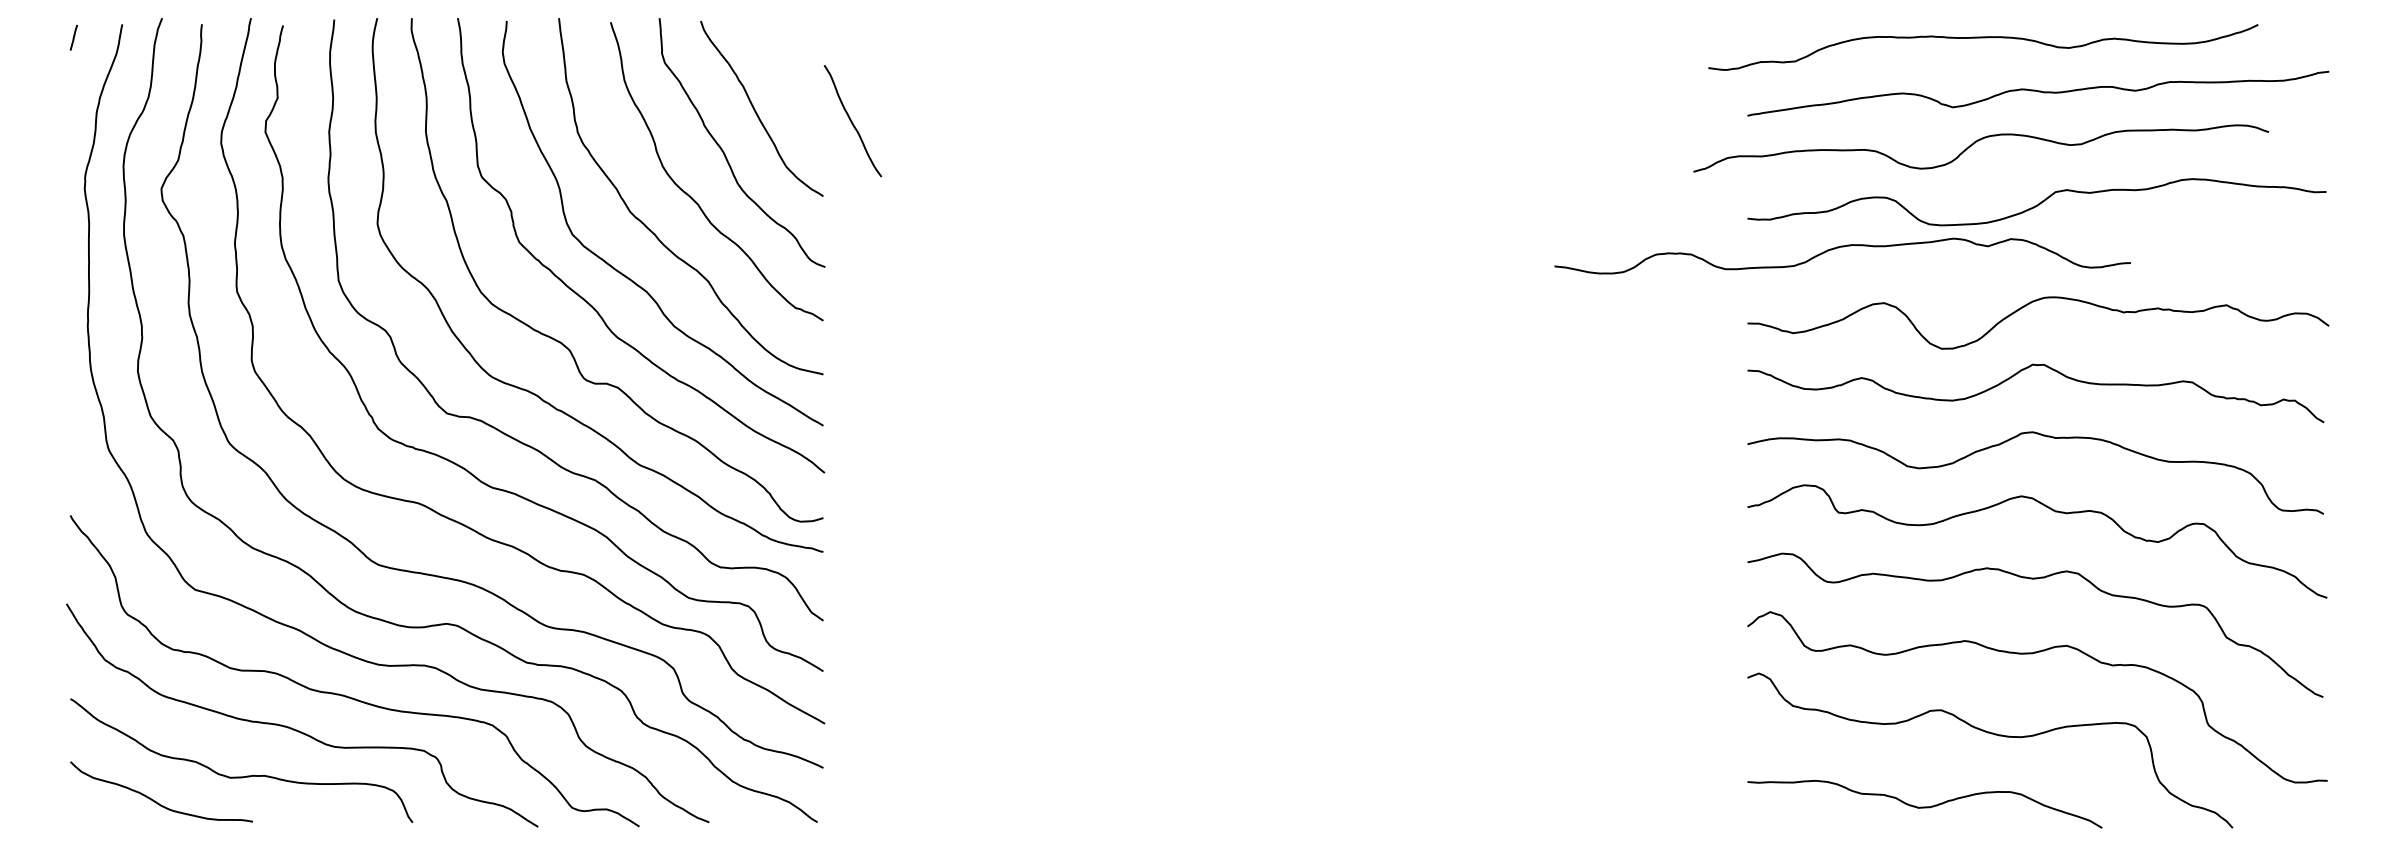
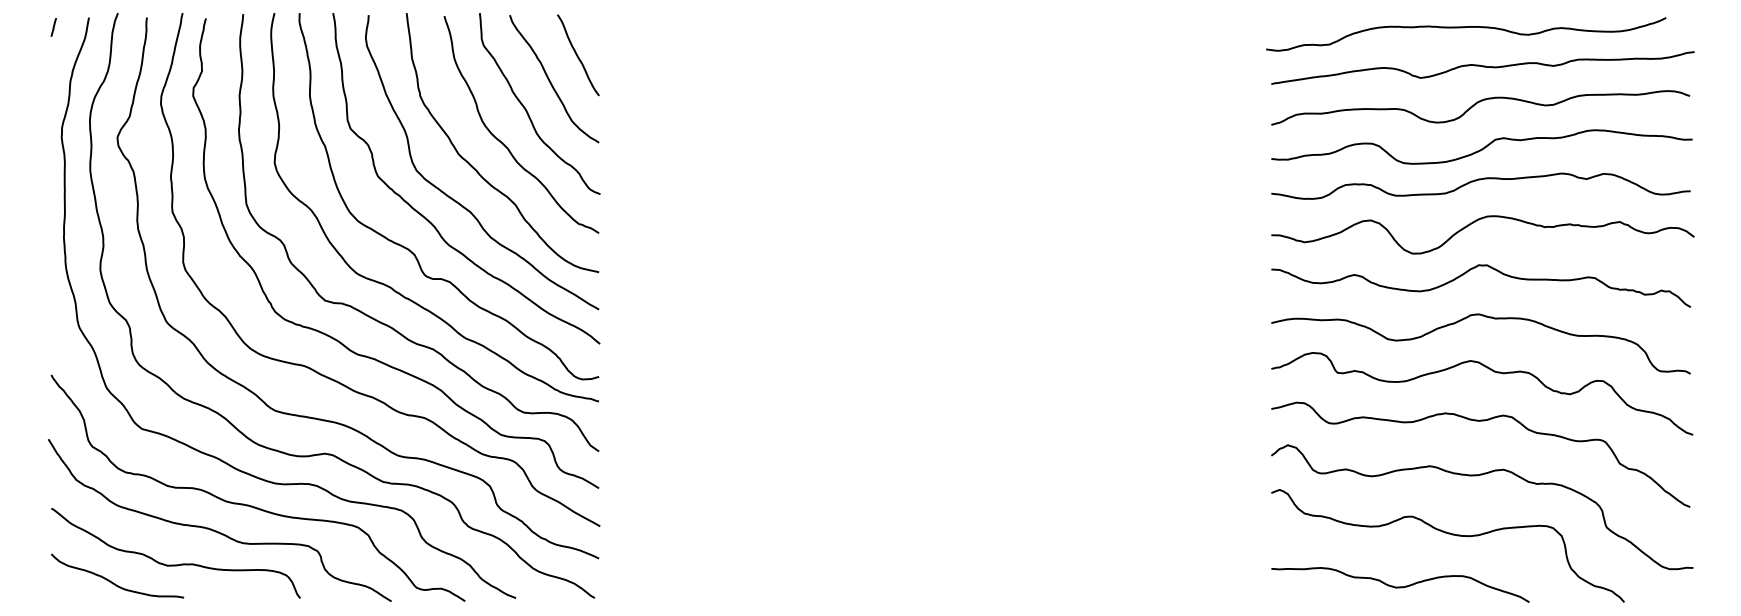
curve: (1983, 38) -> (1466, 27), moved
curve: (852, 121) -> (578, 55), moved
curve: (1978, 141) -> (1478, 102), moved
curve: (1842, 247) -> (1480, 179), moved

